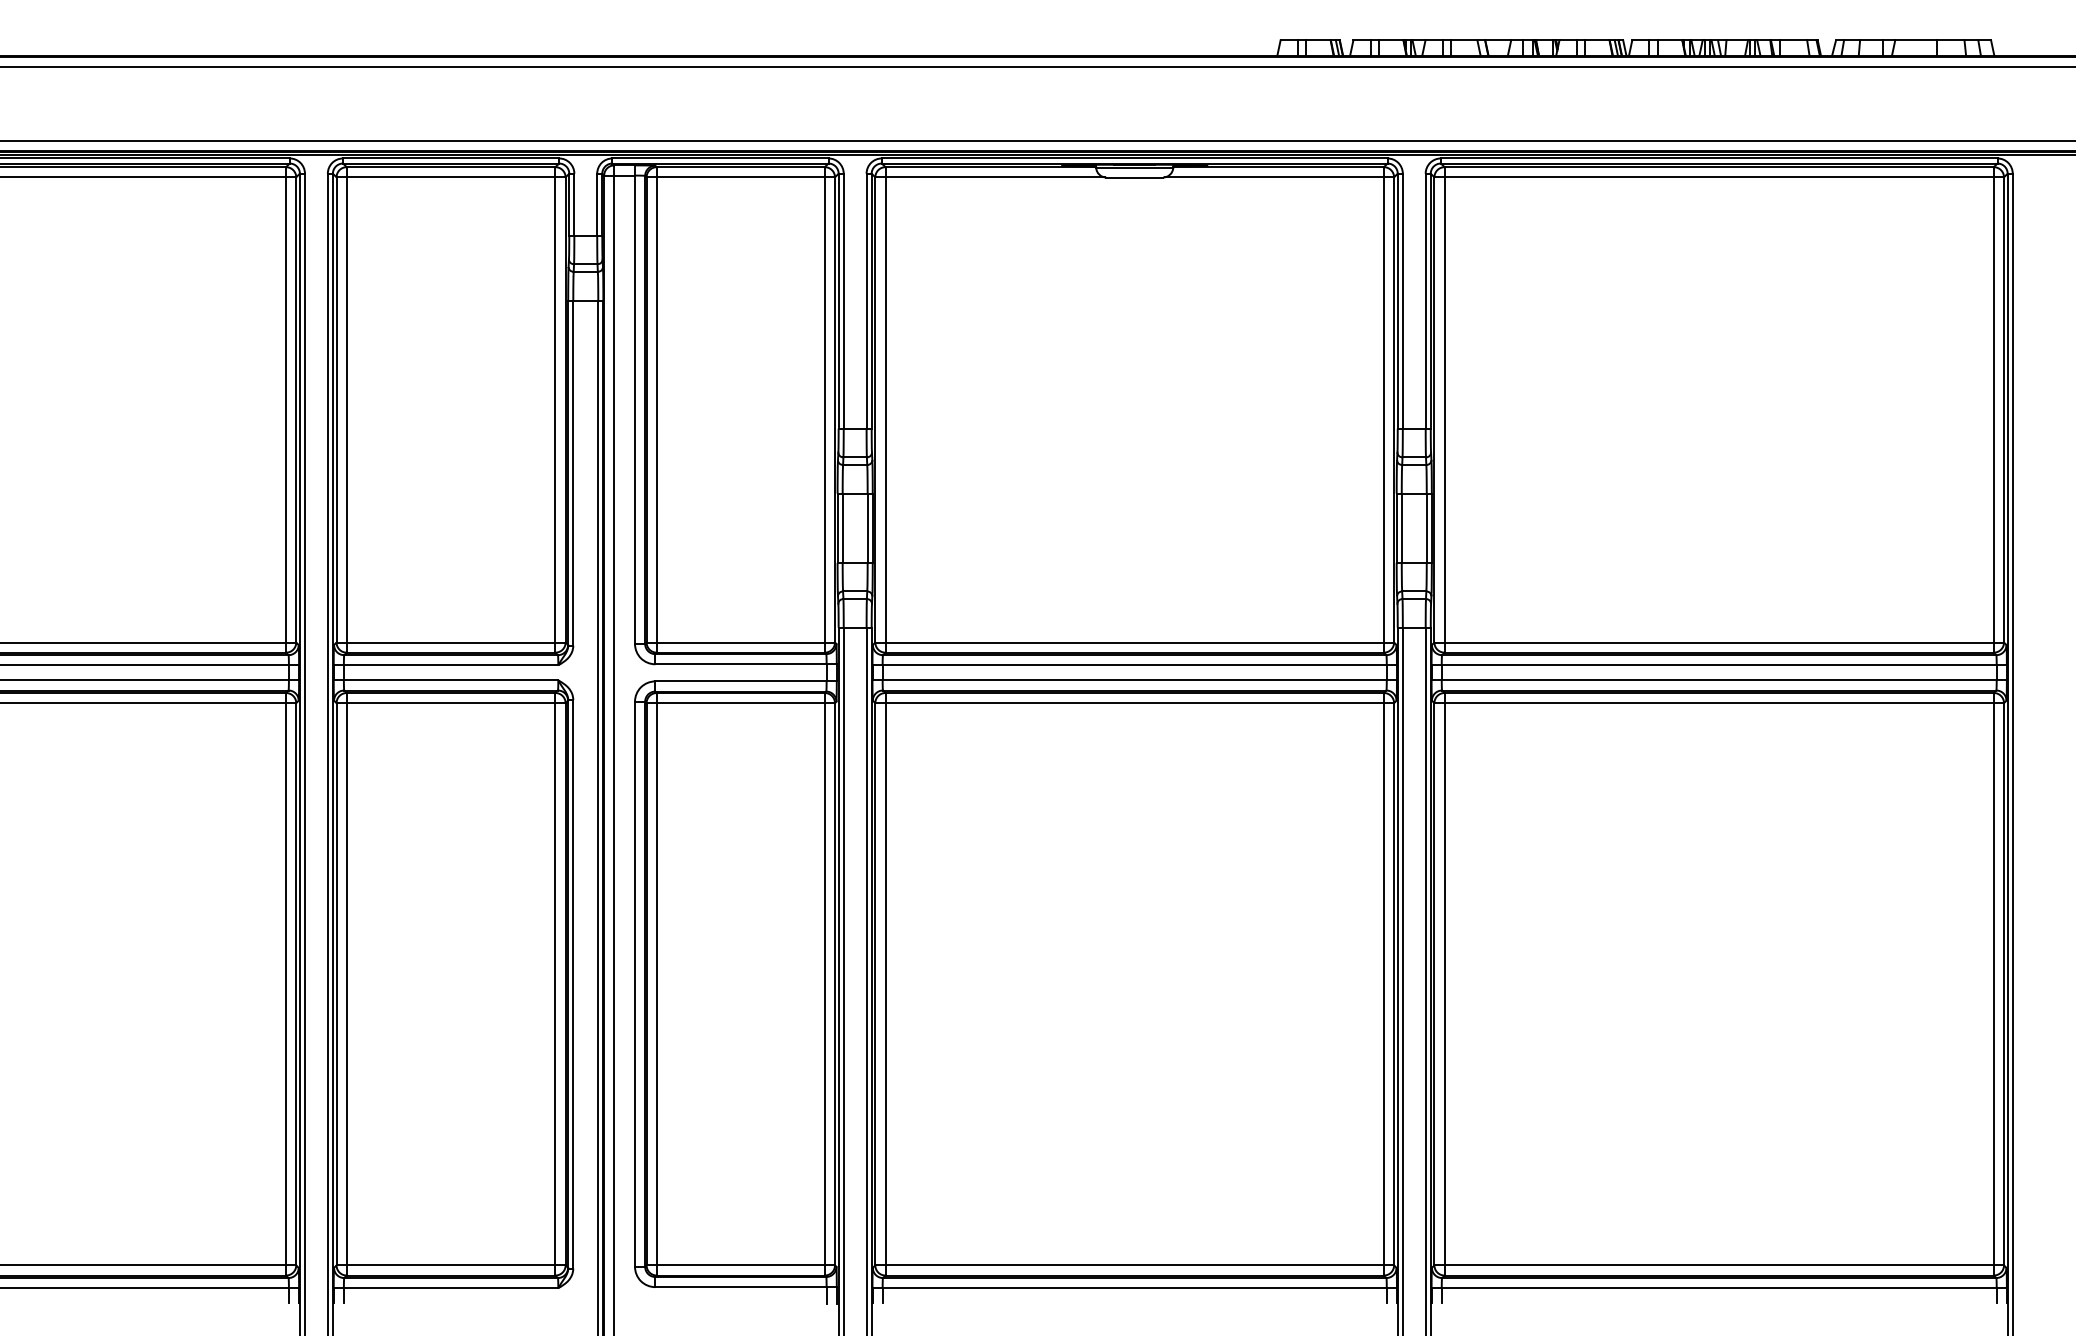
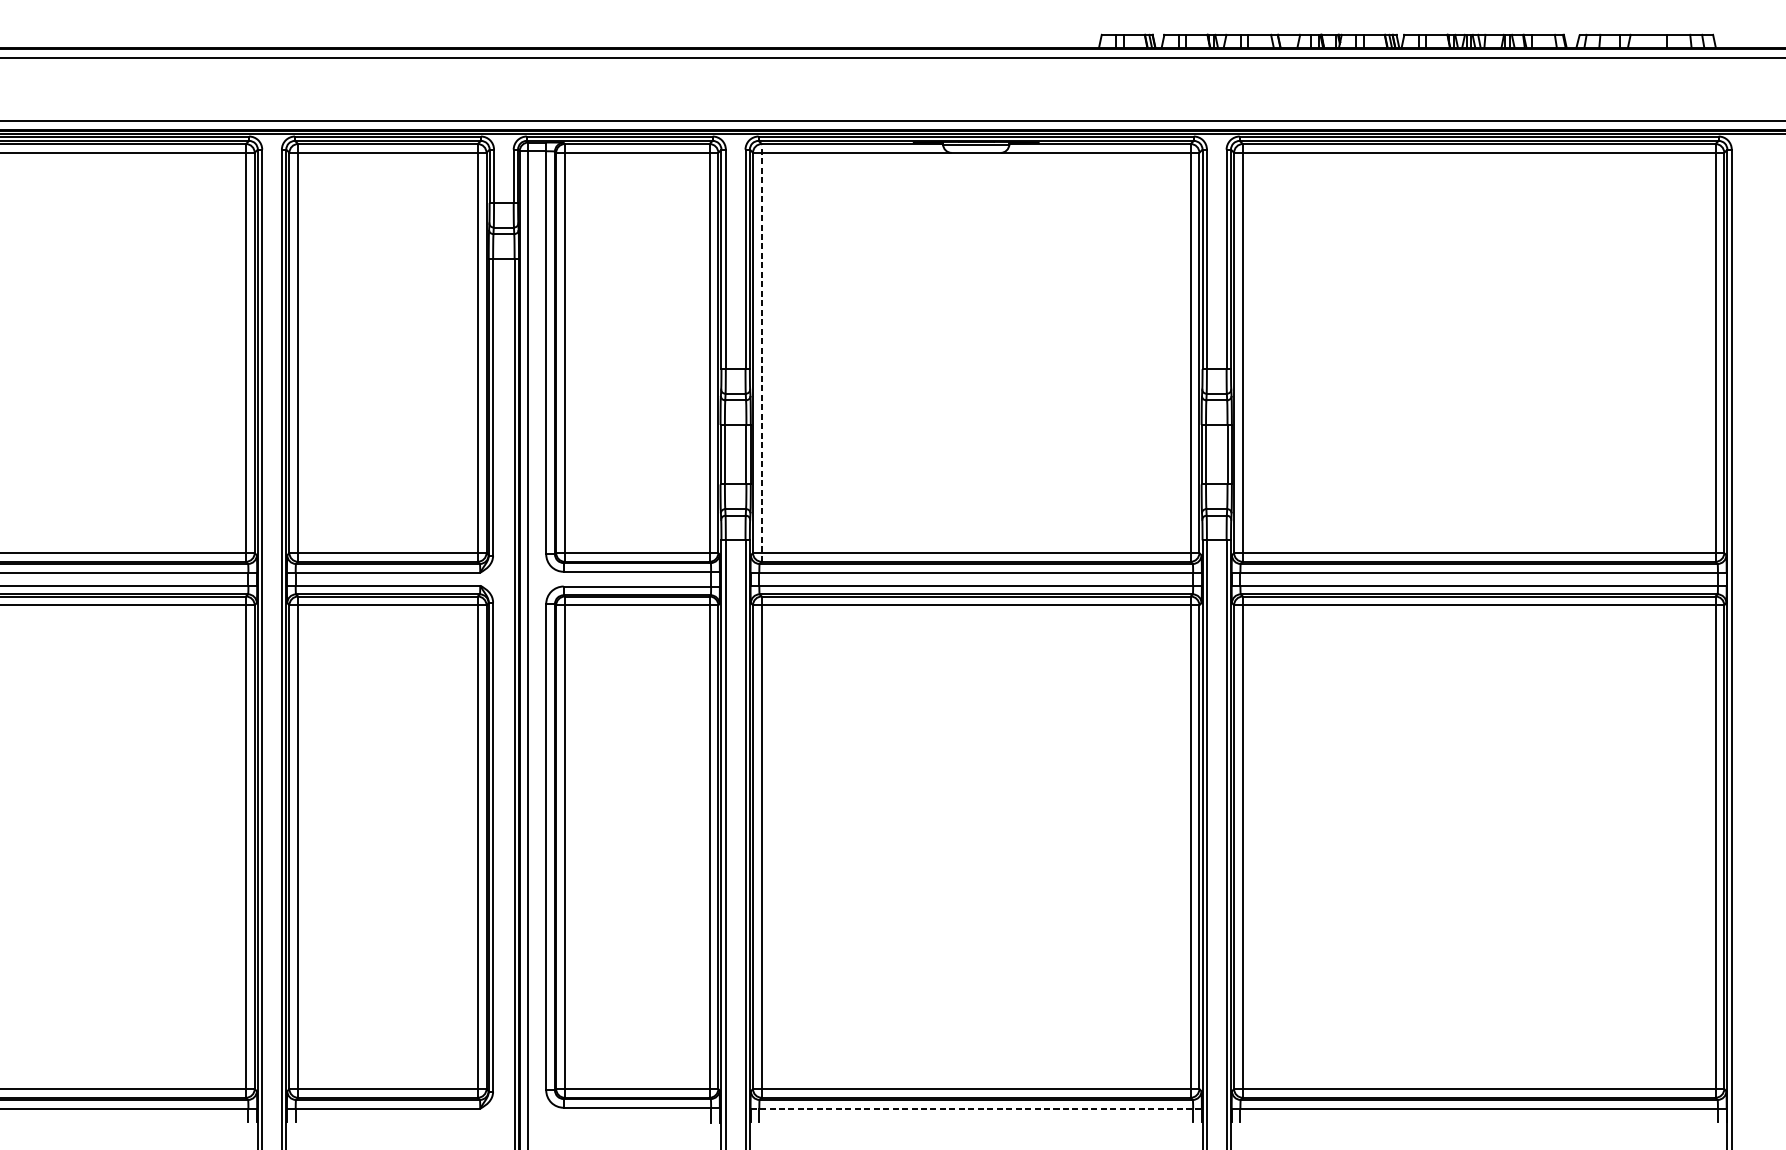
line: (885, 409) -> (761, 352), solid -> dashed
line: (1135, 1288) -> (976, 1108), solid -> dashed

